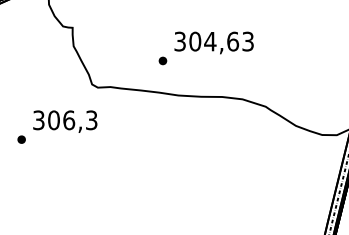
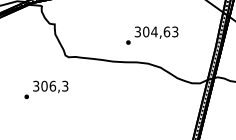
text: (206, 48) -> (152, 35), moved
text: (57, 126) -> (46, 89), moved

